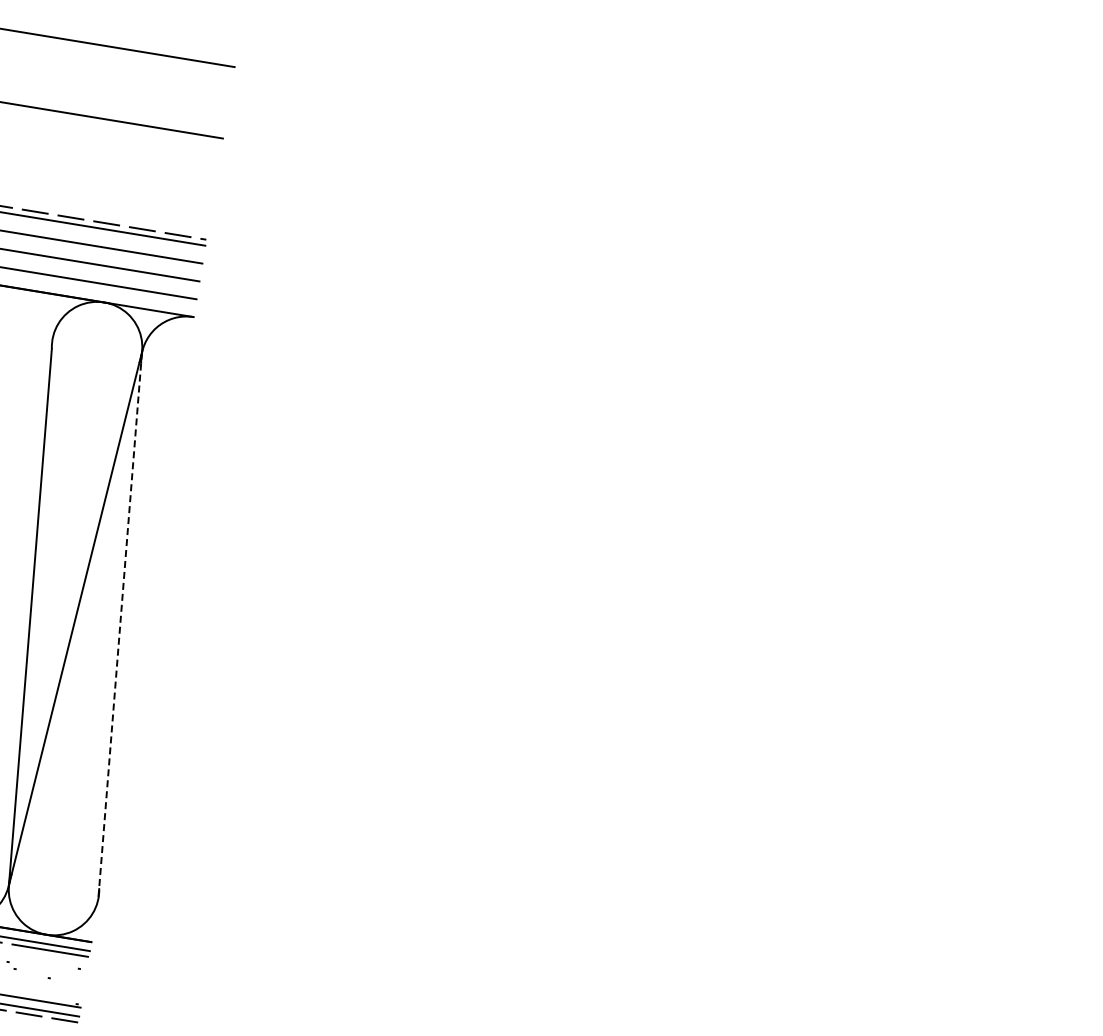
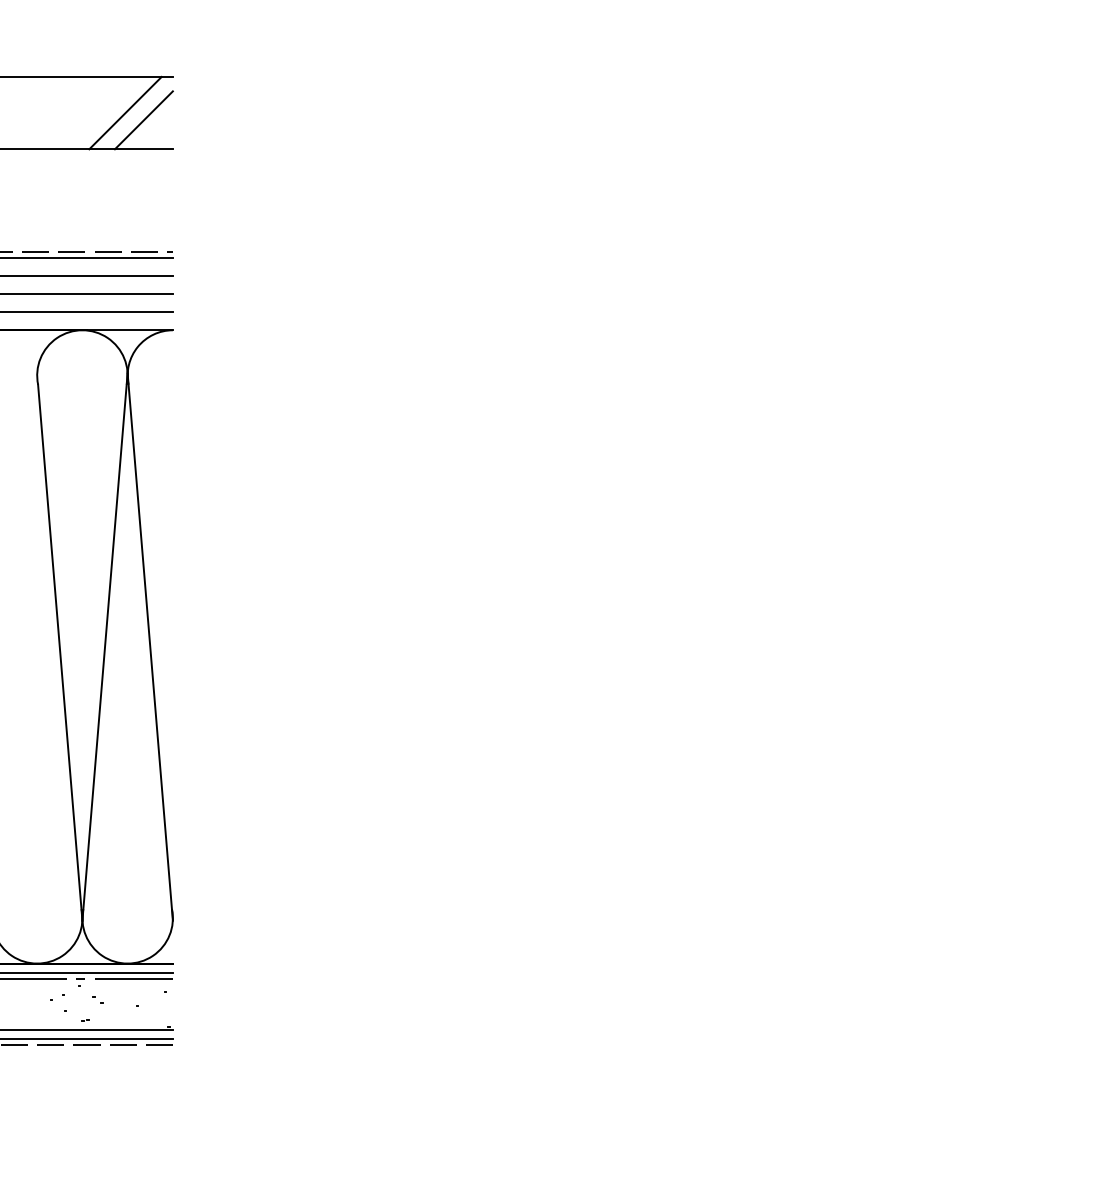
line: (182, 94) -> (125, 112), added
line: (198, 105) -> (143, 120), added
line: (120, 626) -> (150, 647), dashed -> solid

